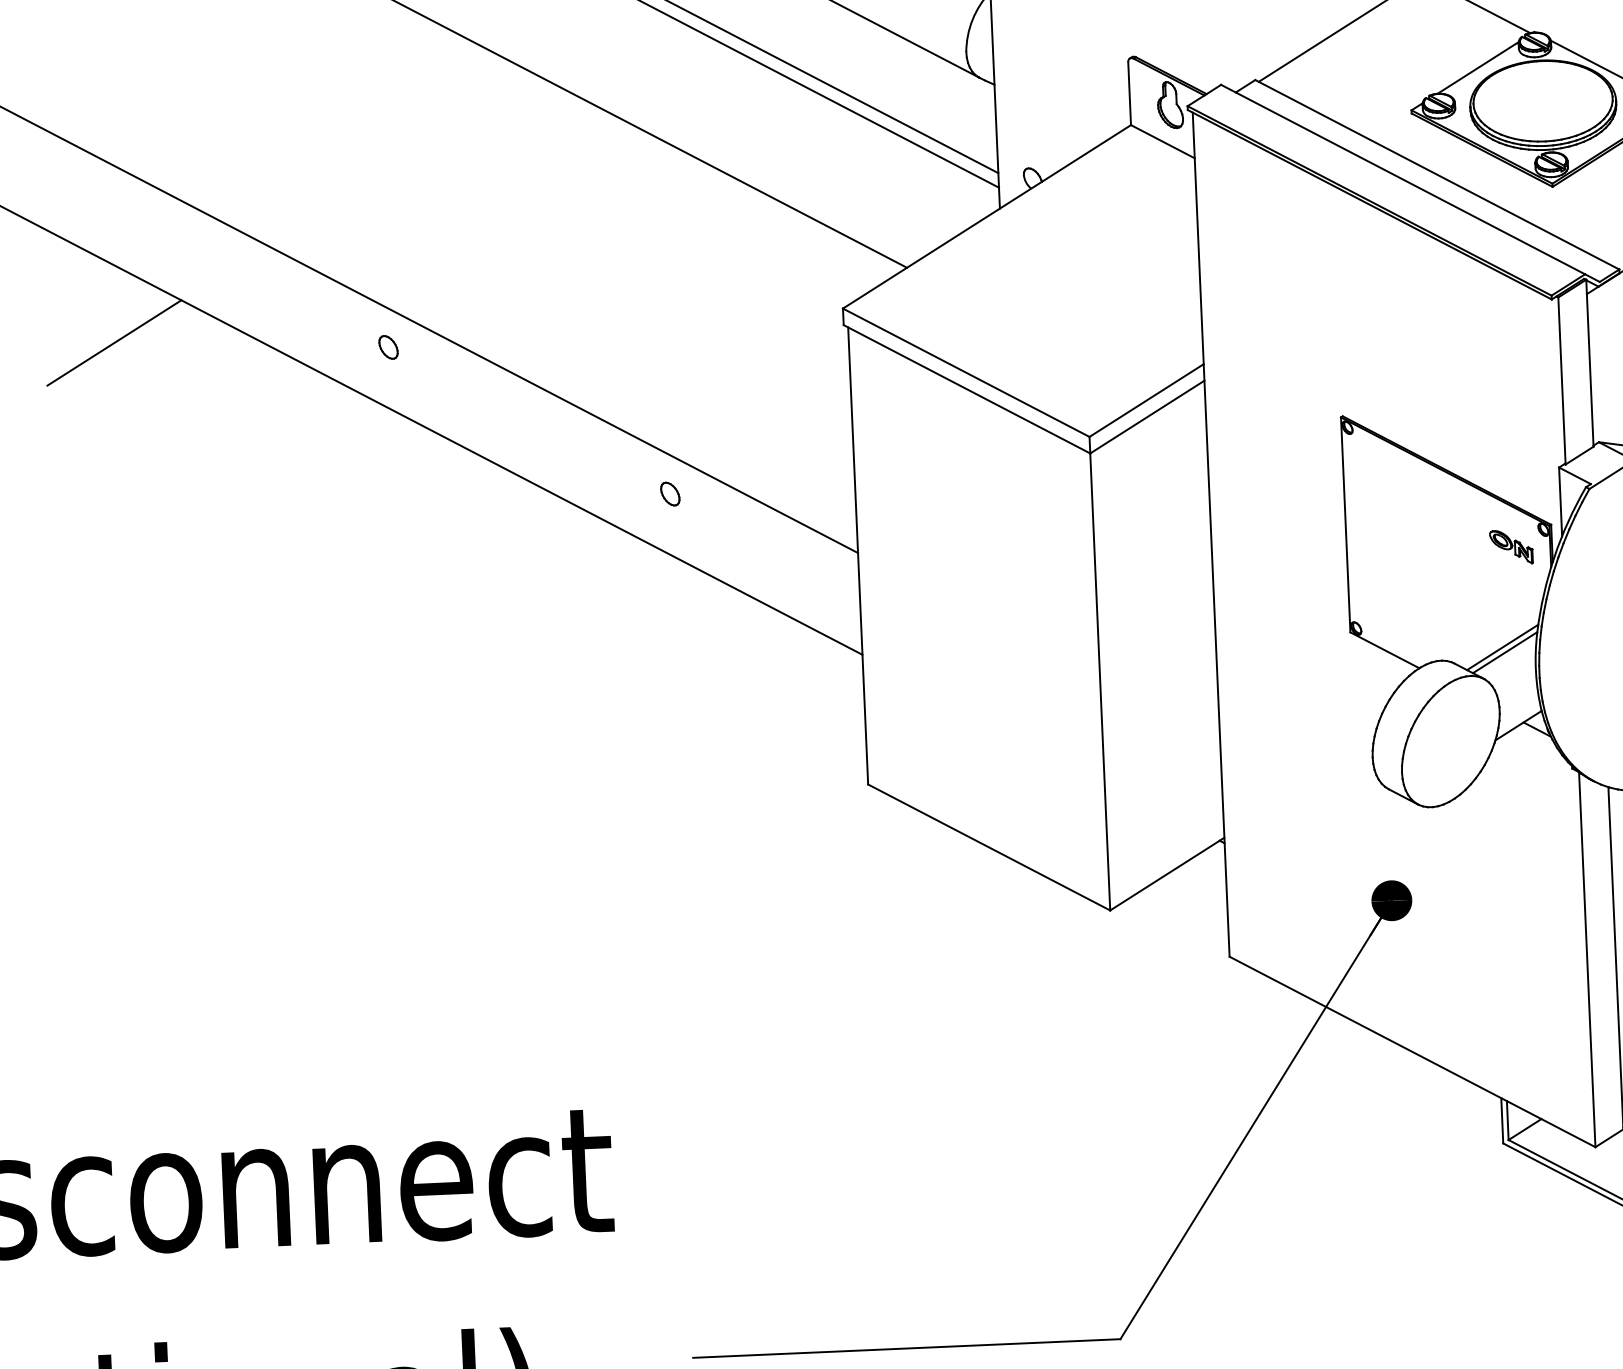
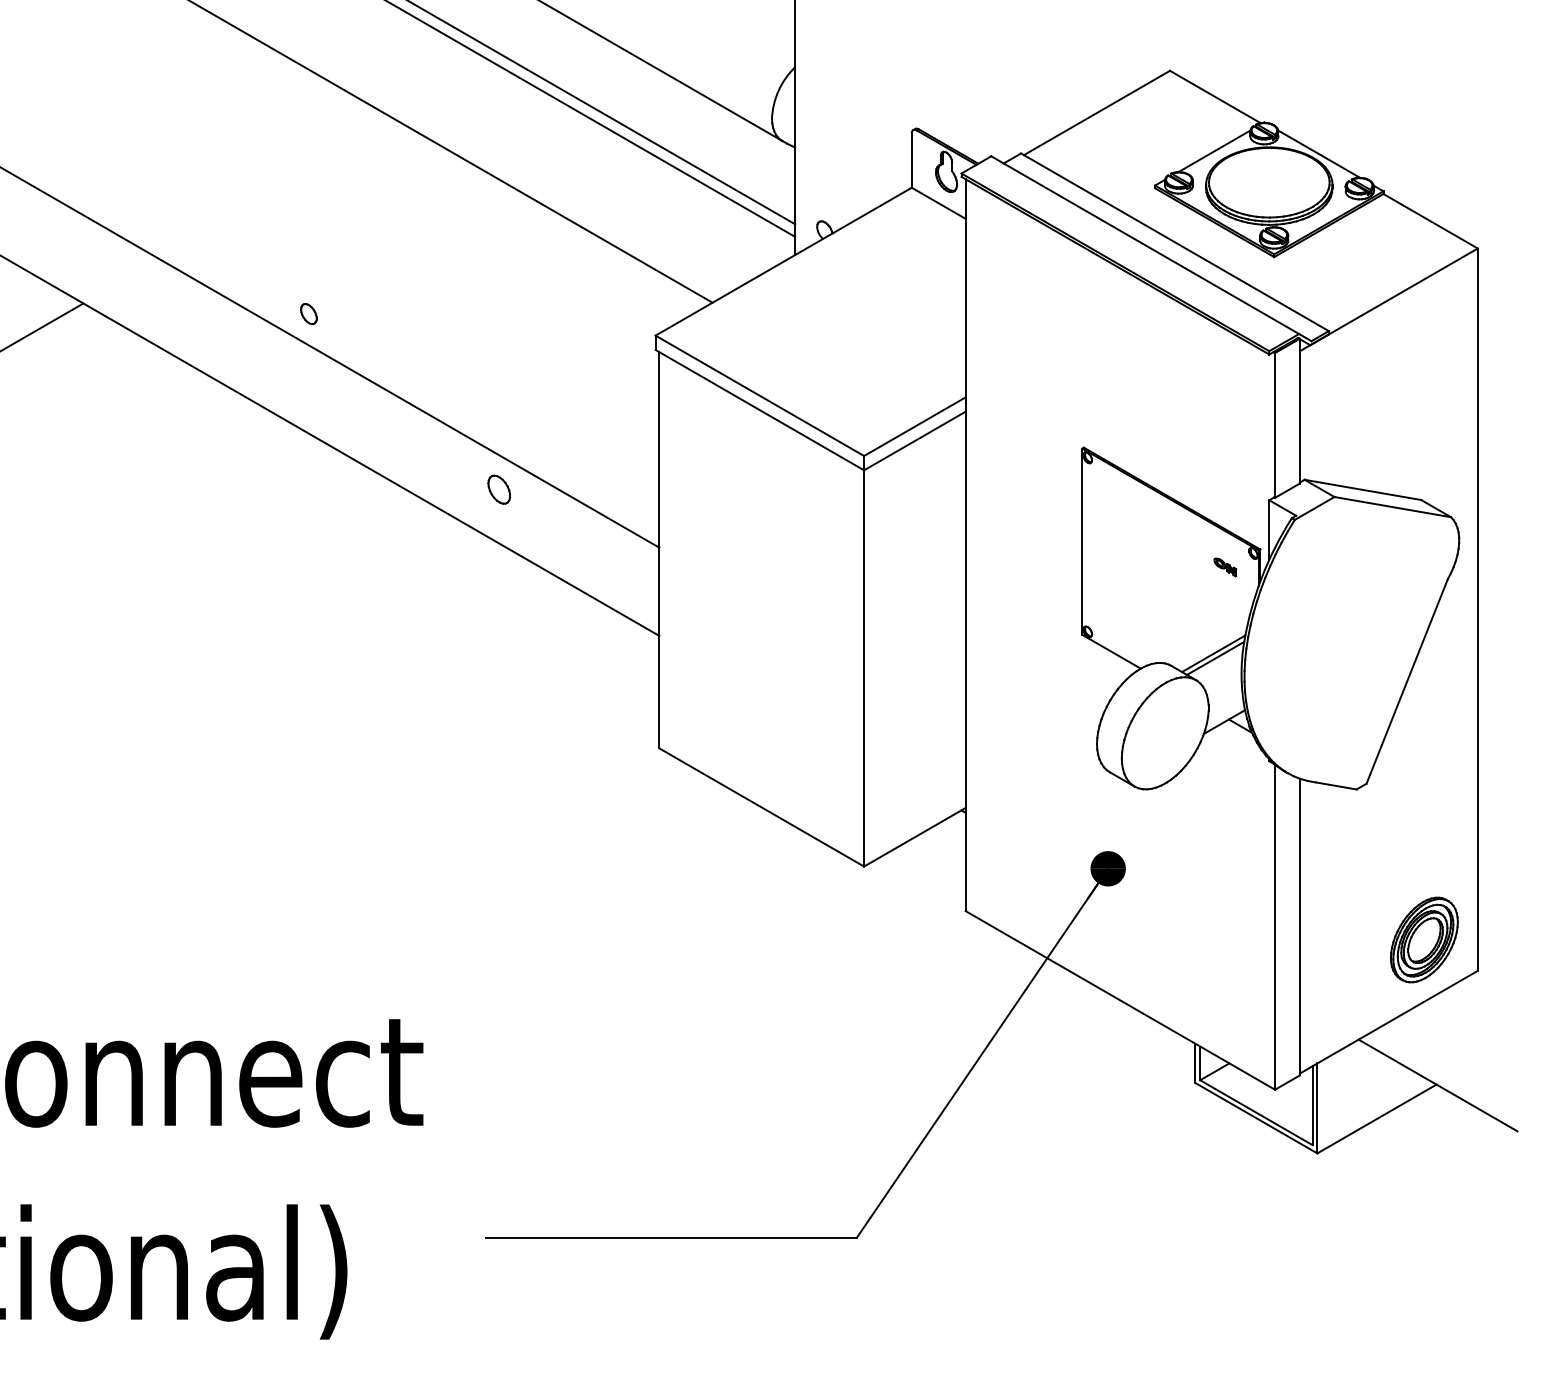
part: (388, 346) -> (308, 313), moved
part: (669, 493) -> (498, 489), size x1.4
part: (1511, 547) -> (1225, 567), size x0.6

